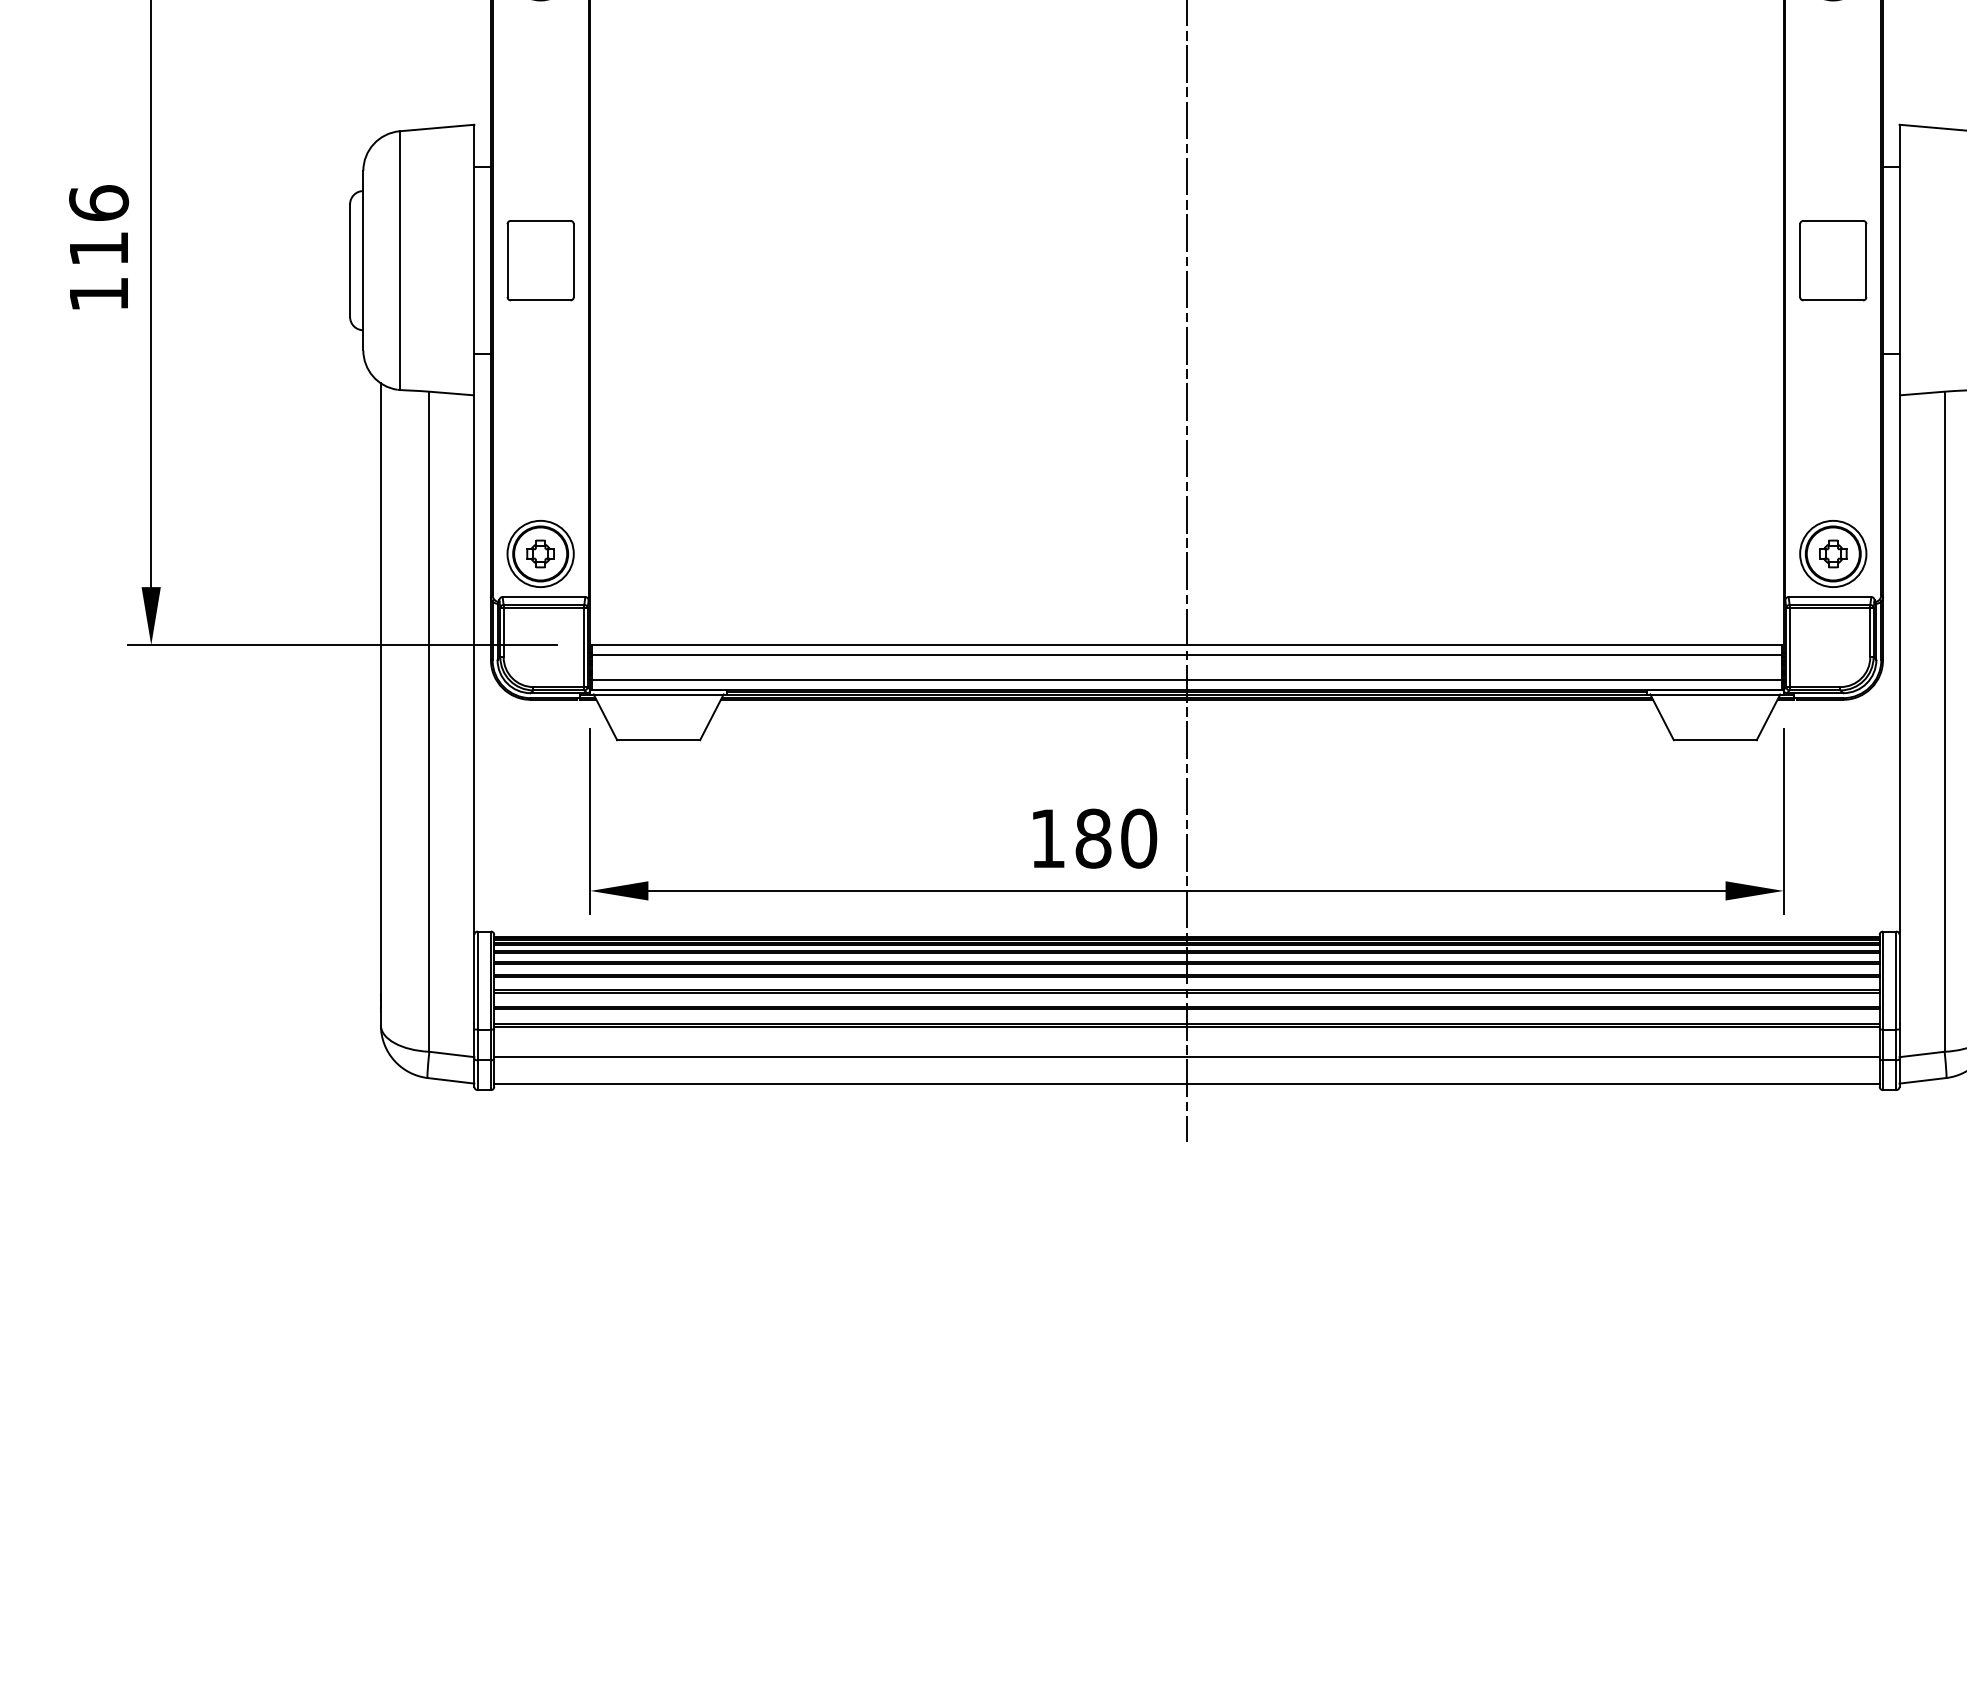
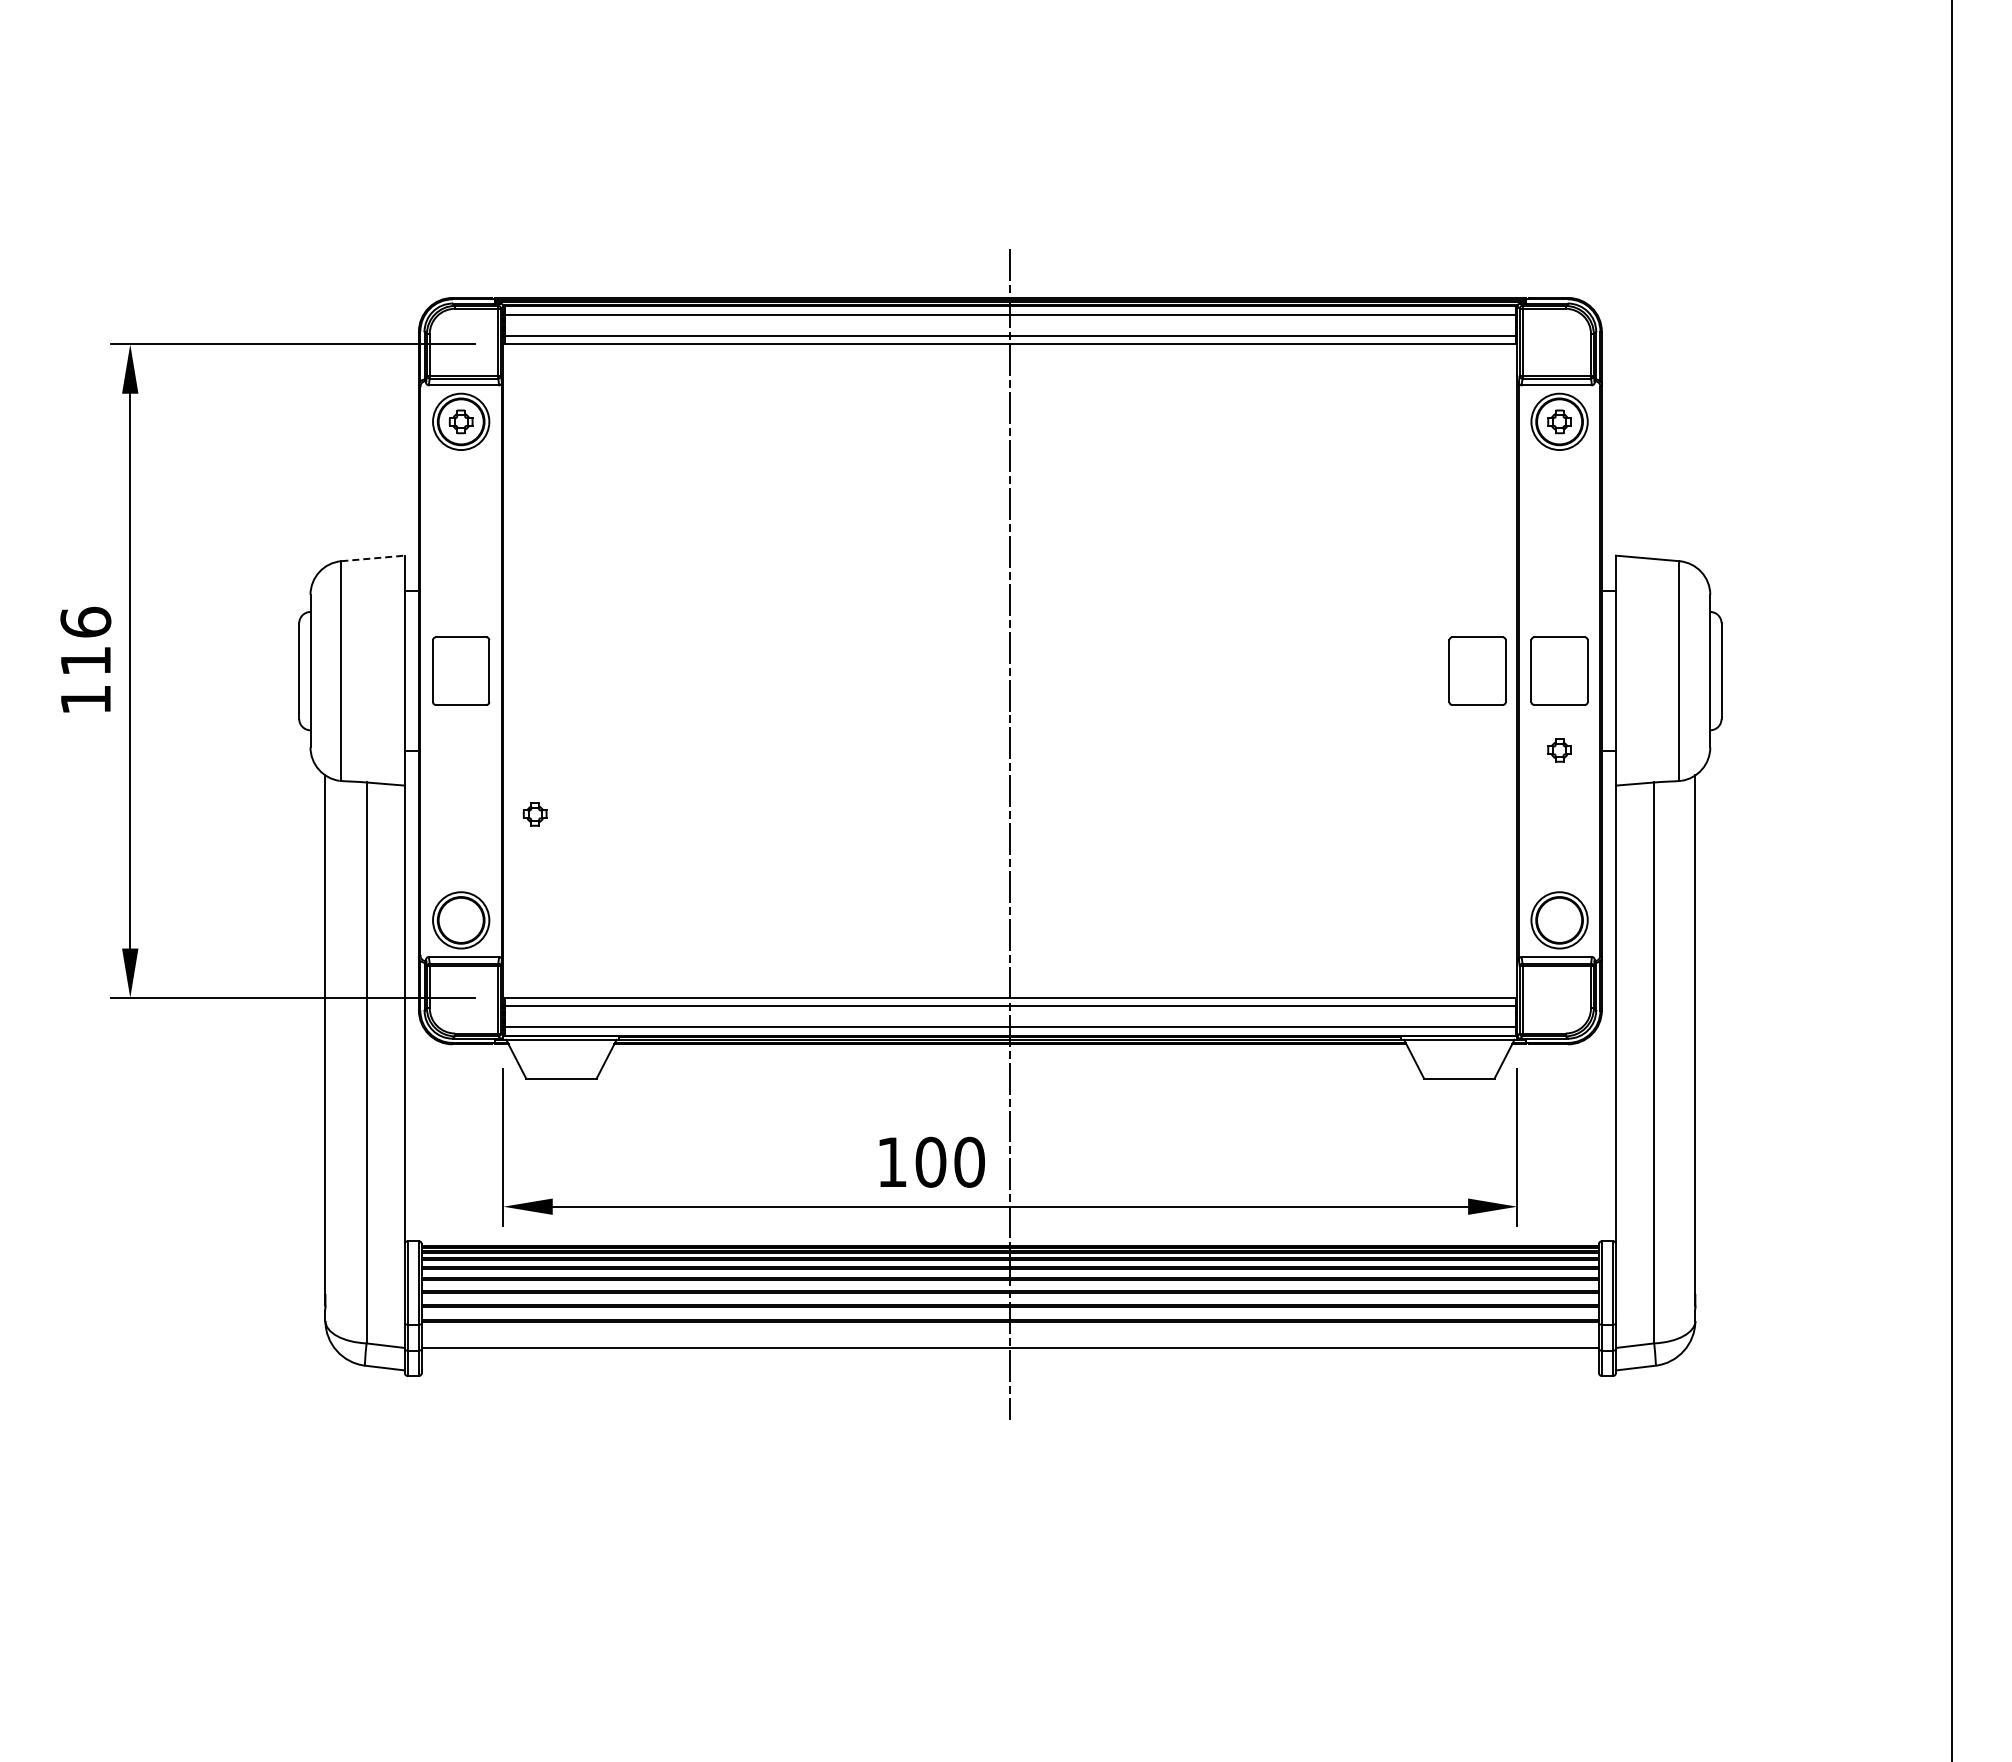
line: (437, 128) -> (373, 558), solid -> dashed
part: (1736, 259) -> (1477, 670), added
part: (539, 554) -> (534, 814), moved
part: (1833, 554) -> (1559, 750), moved
text: (1092, 838) -> (930, 1162), 180 -> 100
line: (1187, 1083) -> (1010, 1370), removed

